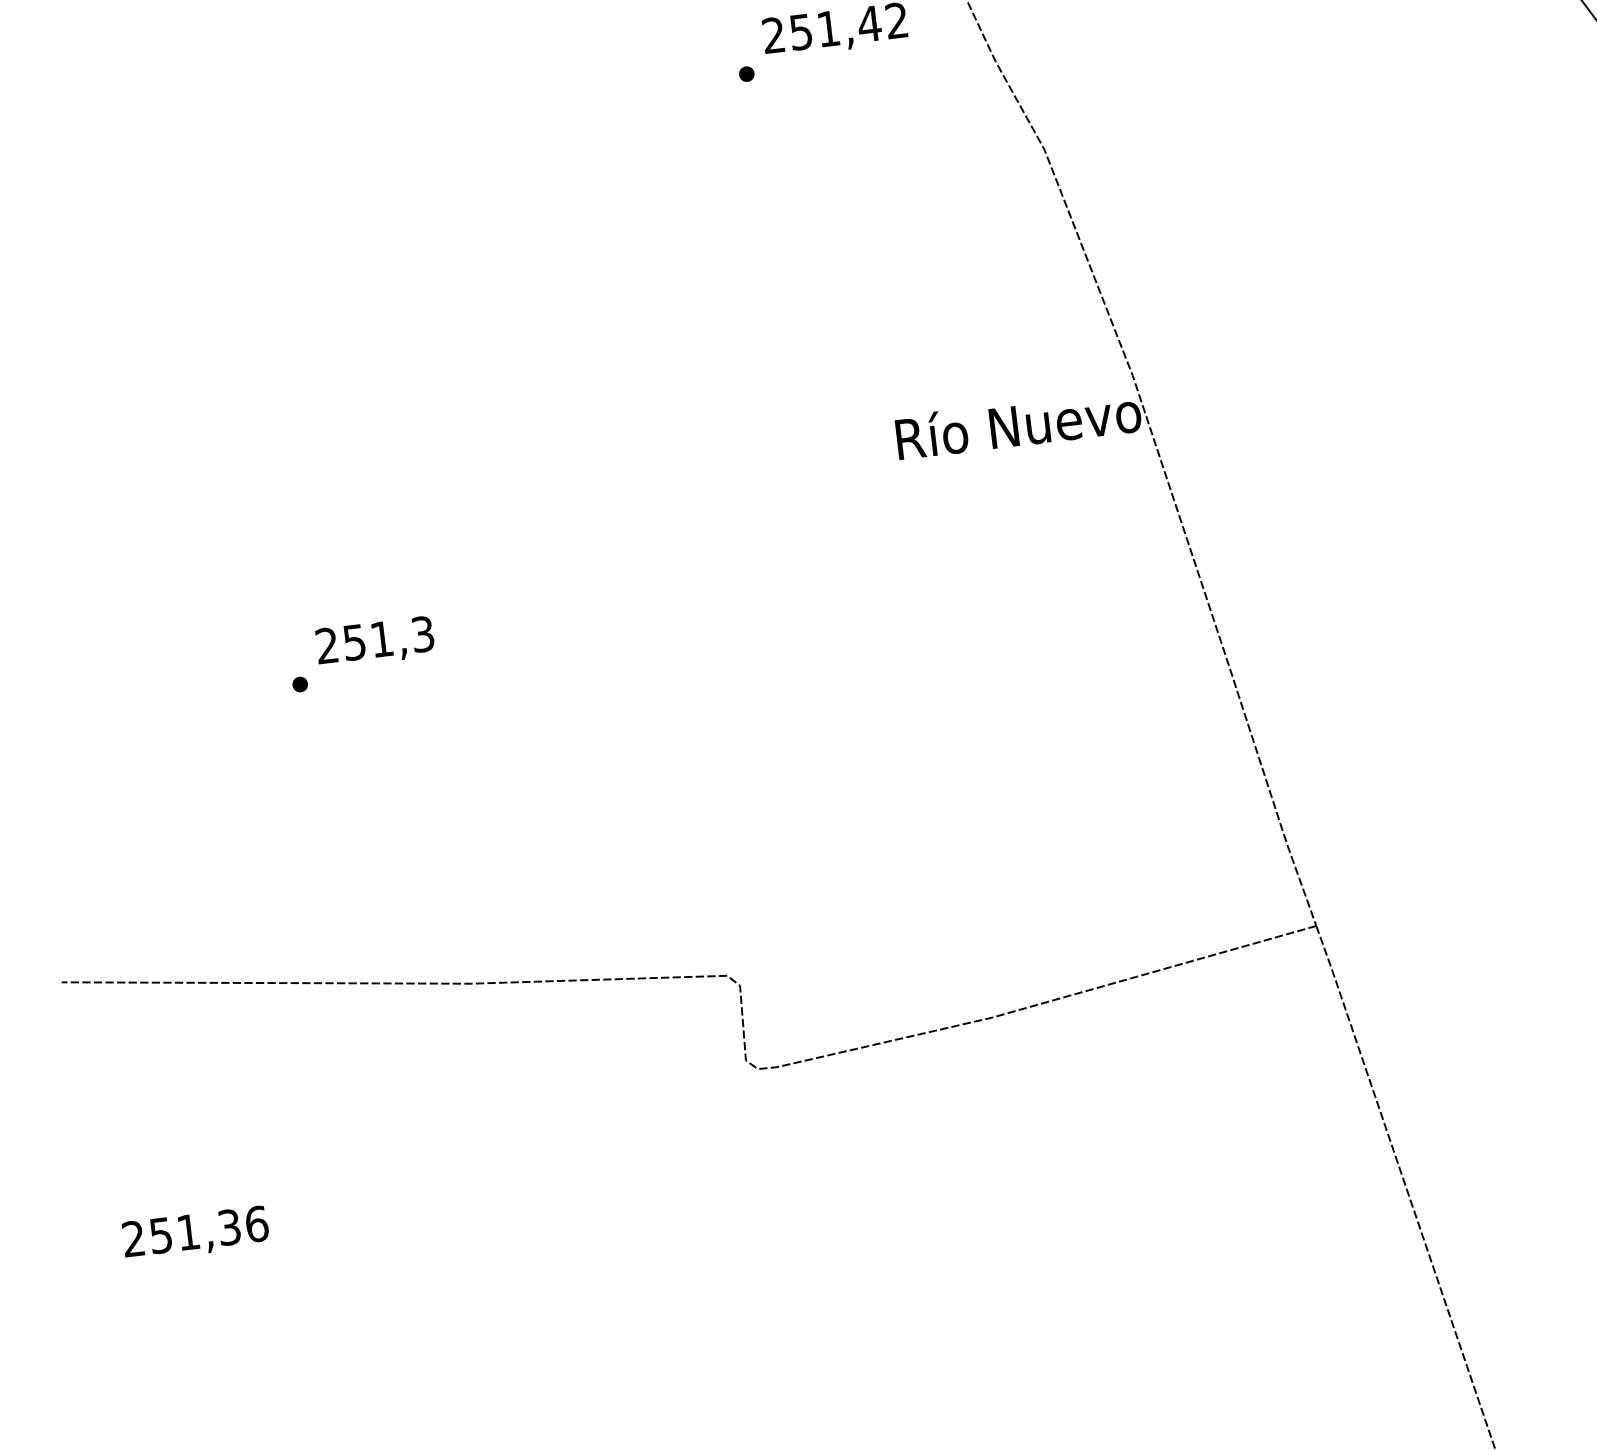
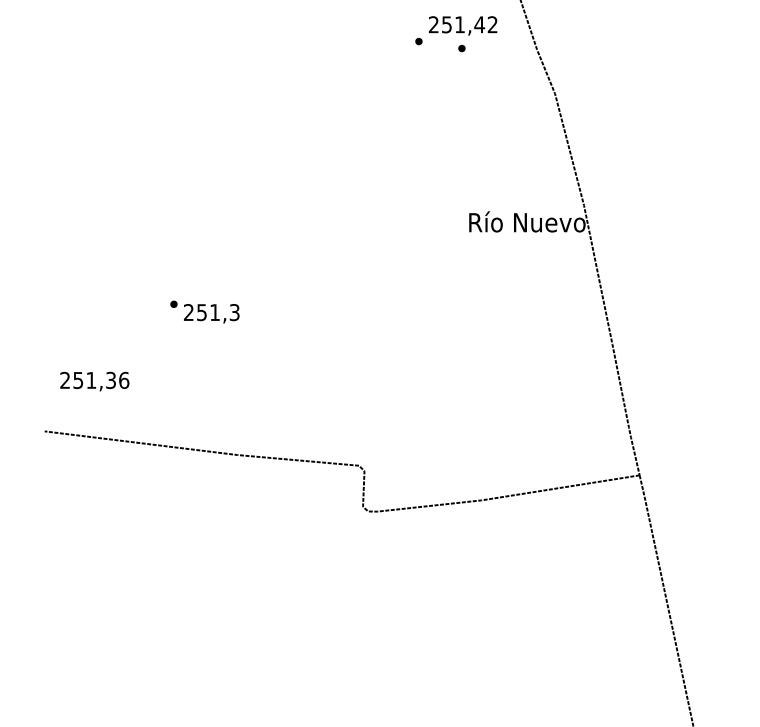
part: (837, 78) -> (461, 48), added
text: (374, 642) -> (211, 313), moved
text: (195, 1233) -> (94, 381), moved

